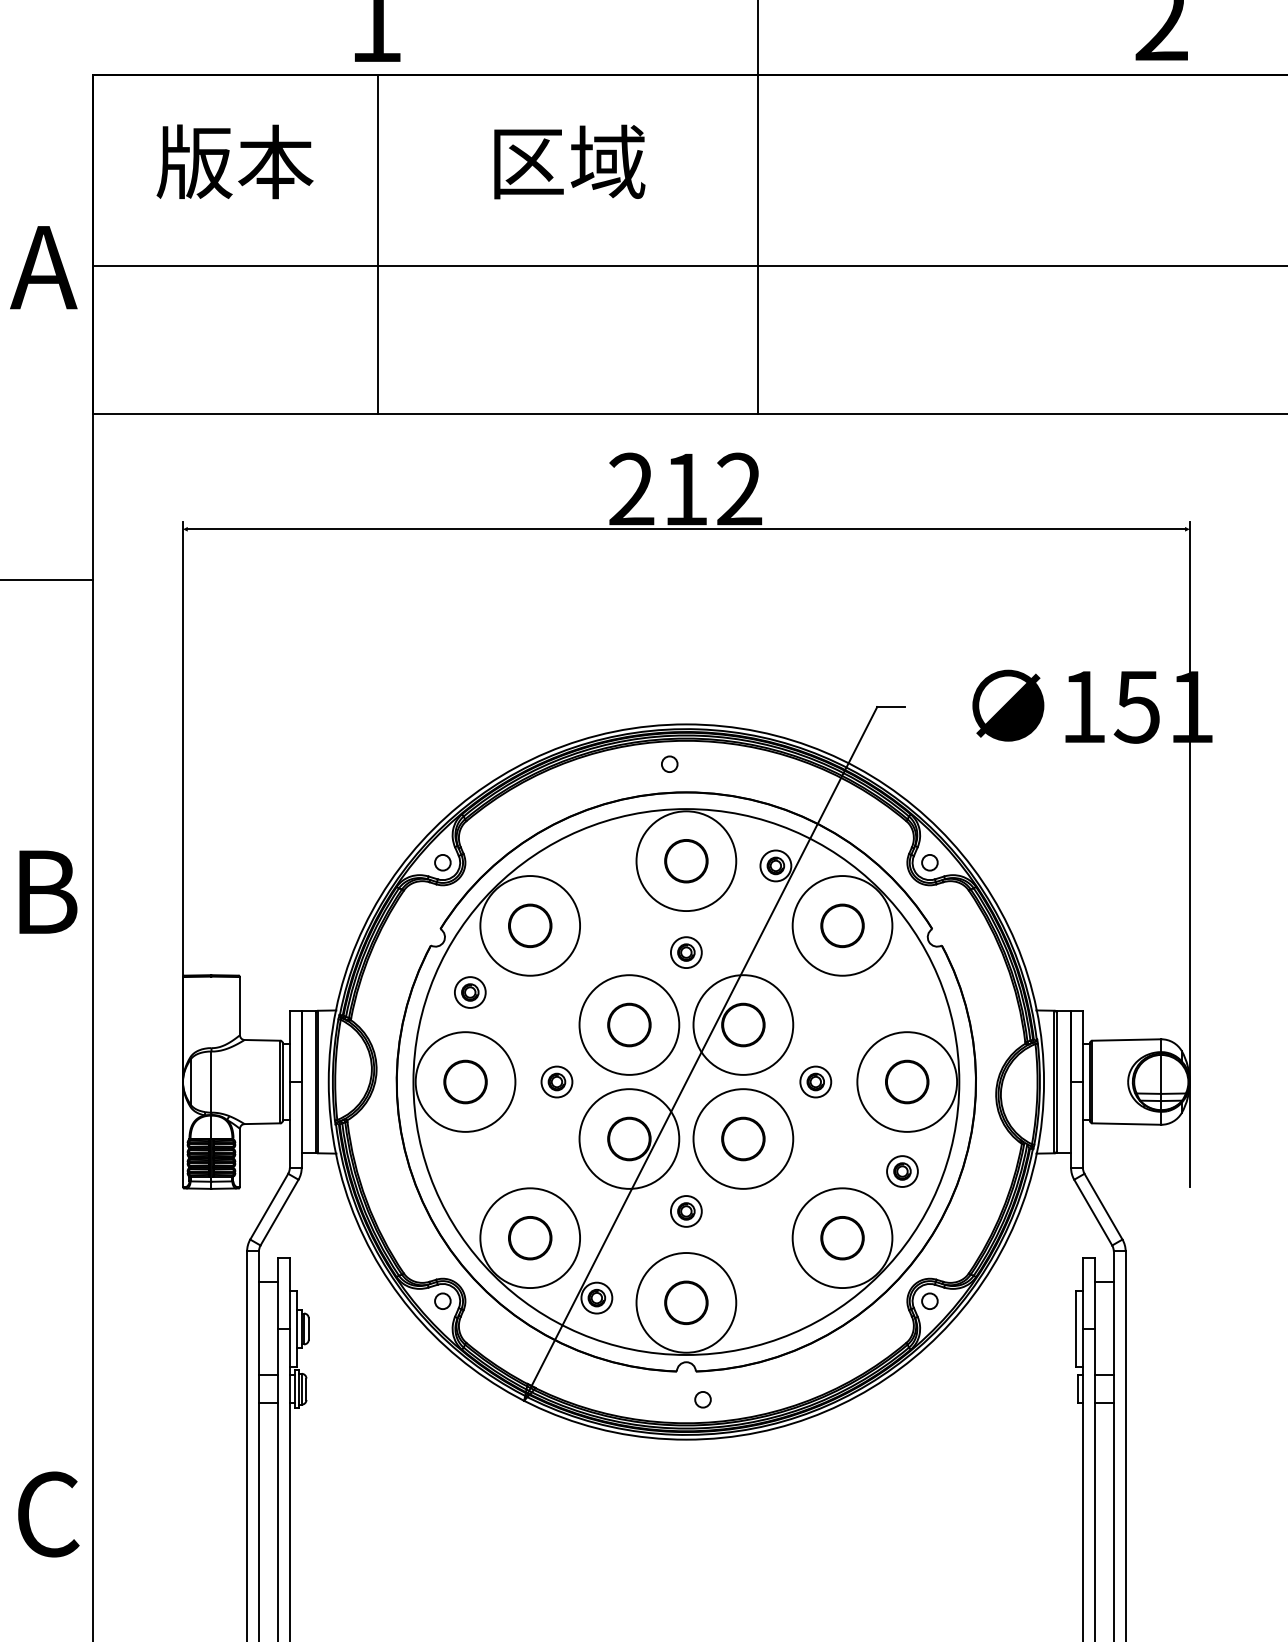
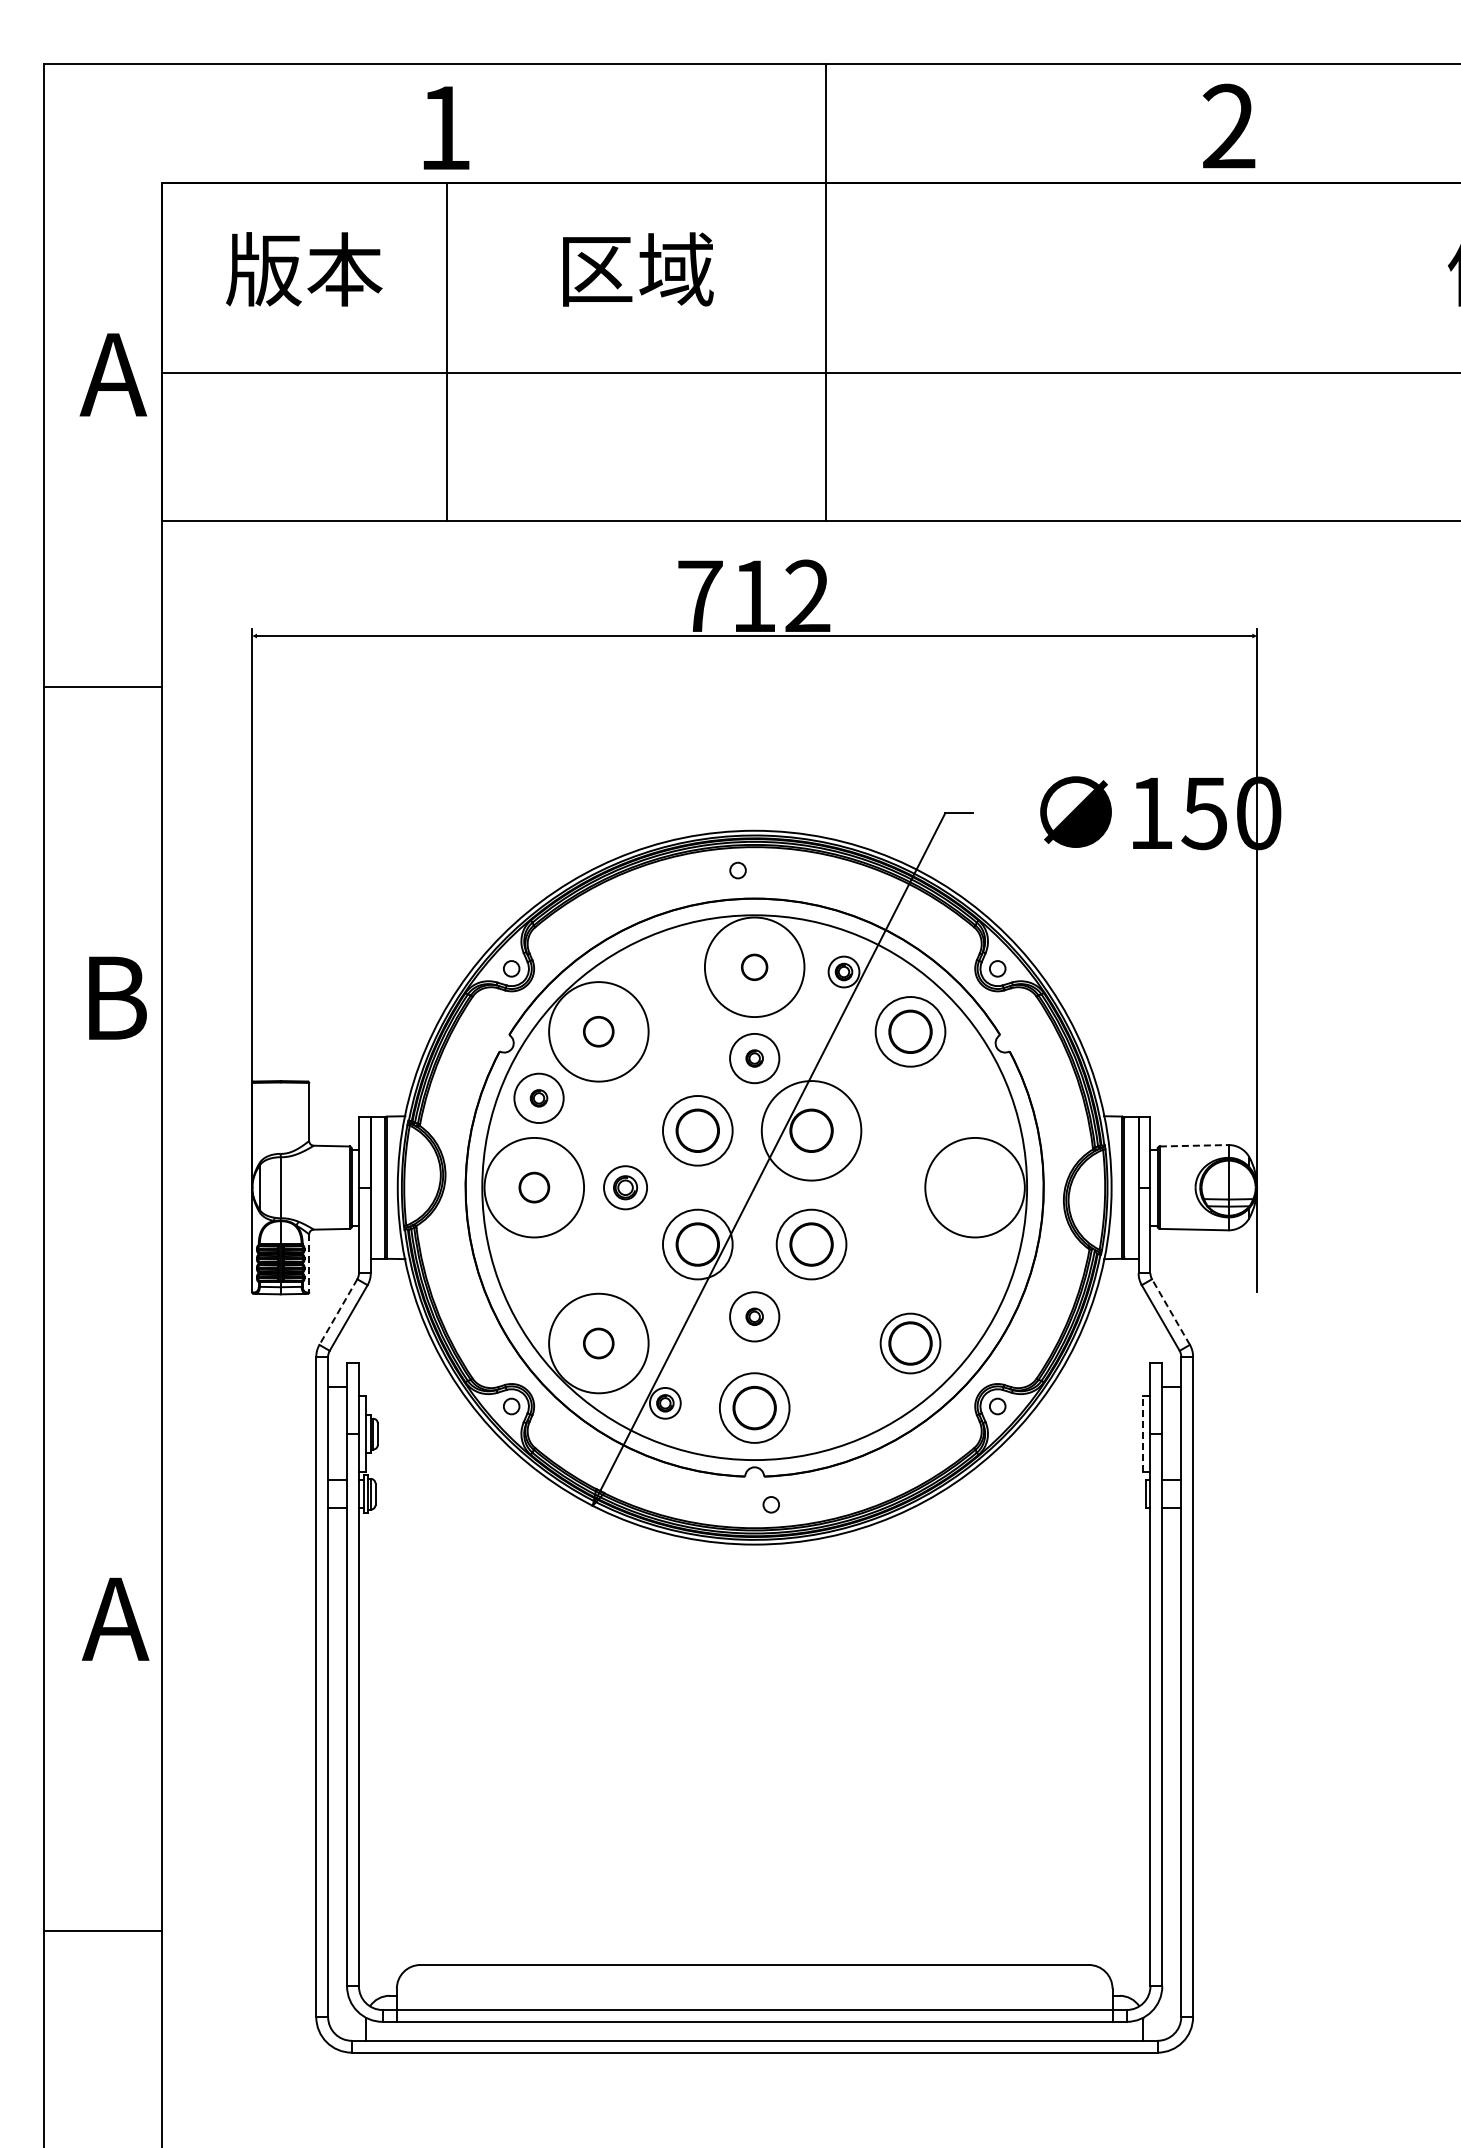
text: (631, 488) -> (699, 595), 212 -> 712
text: (1192, 707) -> (1259, 813), 151 -> 150
circle: (686, 861) -> (754, 967), size x0.6
circle: (529, 925) -> (598, 1031), size x0.7
circle: (842, 925) -> (910, 1031), size x0.7
circle: (686, 952) -> (754, 1058), size x1.6
circle: (469, 991) -> (538, 1097), size x1.6
circle: (629, 1024) -> (697, 1130), size x0.7
line: (1127, 1039) -> (1194, 1145), solid -> dashed
circle: (465, 1081) -> (534, 1187), size x0.7
part: (556, 1081) -> (625, 1187), size x1.4
part: (815, 1081) -> (883, 1187), removed
circle: (907, 1081) -> (975, 1187), removed
circle: (629, 1138) -> (697, 1244), size x0.7
circle: (743, 1138) -> (811, 1244), size x0.7
line: (240, 1157) -> (309, 1263), solid -> dashed
part: (902, 1171) -> (970, 1276), removed
line: (269, 1207) -> (338, 1312), solid -> dashed
line: (1103, 1207) -> (1170, 1312), solid -> dashed
circle: (686, 1211) -> (754, 1316), size x1.6
circle: (529, 1238) -> (598, 1343), size x0.7
circle: (842, 1238) -> (910, 1343), size x0.6
circle: (686, 1302) -> (754, 1407), size x0.7
line: (1075, 1329) -> (1143, 1434), solid -> dashed
text: (45, 1514) -> (115, 1619), C -> A

